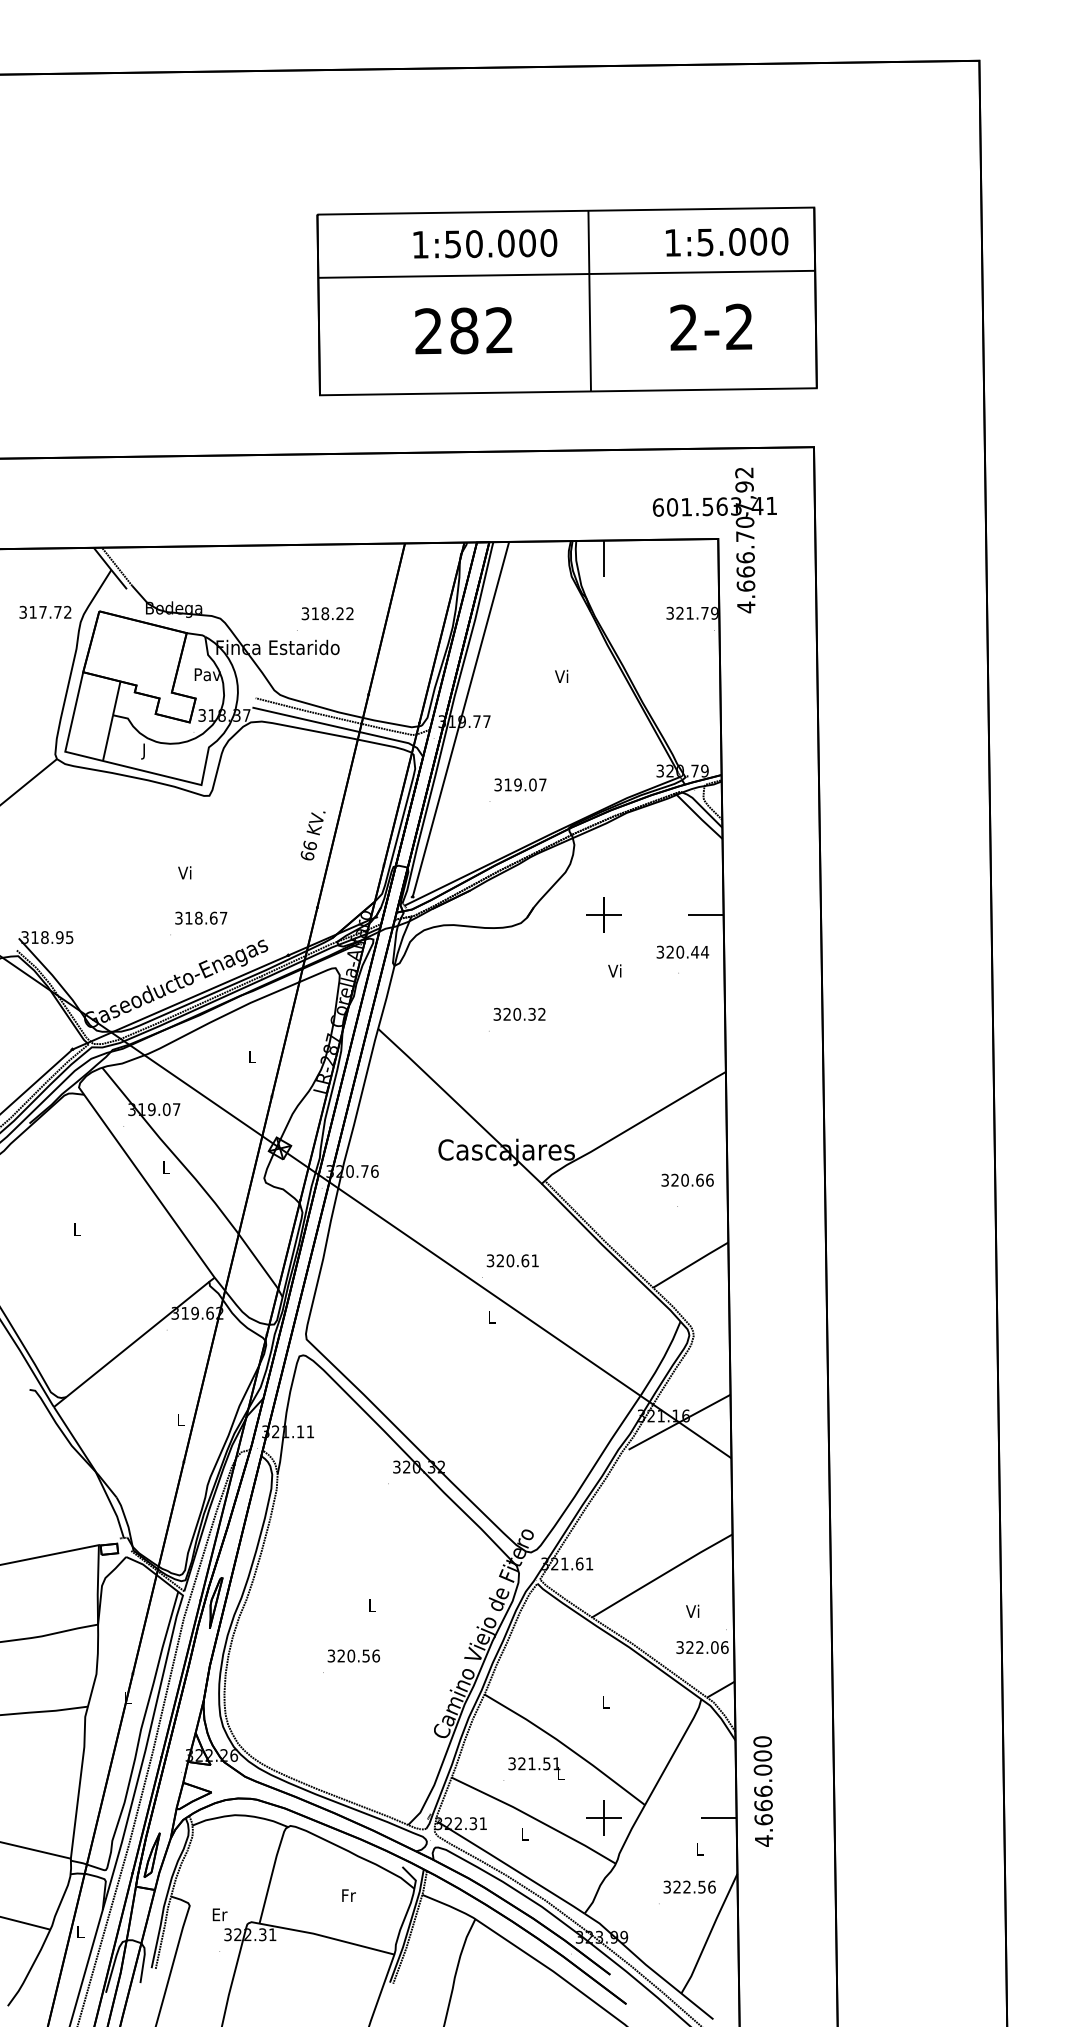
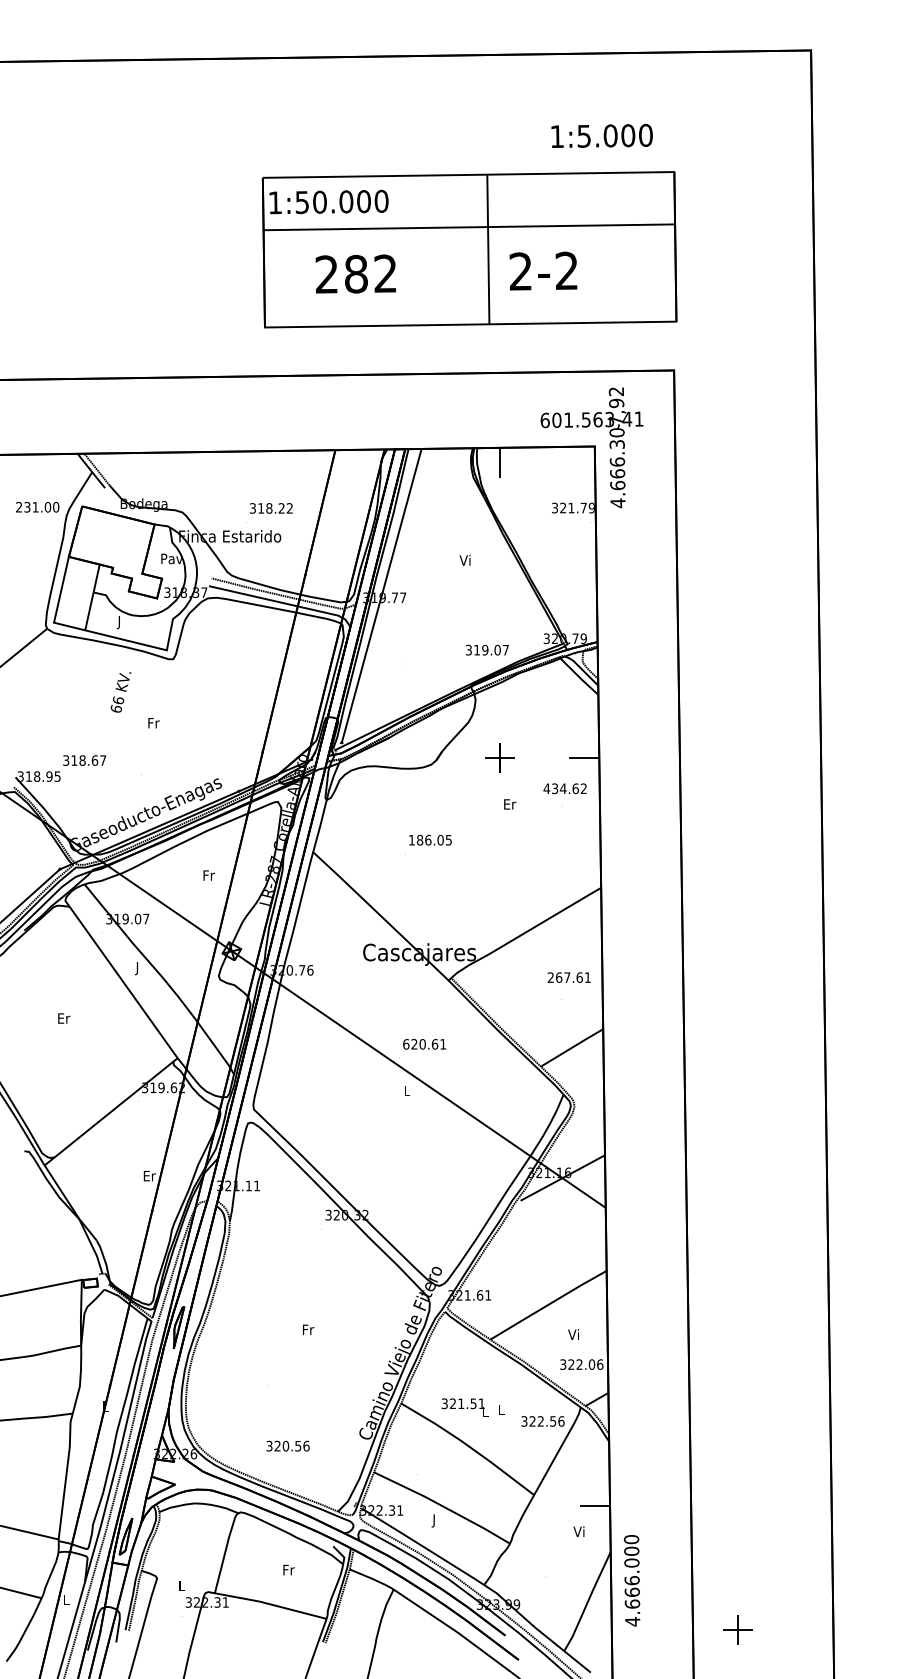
text: (727, 241) -> (602, 135), moved
text: (485, 243) -> (329, 201), moved
text: (711, 326) -> (543, 270), moved
text: (463, 330) -> (355, 273), moved
text: (745, 536) -> (617, 444), 4.666.707,92 -> 4.666.307,92
text: (45, 611) -> (37, 506), 317.72 -> 231.00
text: (520, 784) -> (487, 649), moved
text: (312, 835) -> (120, 692), moved
text: (185, 872) -> (153, 722), Vi -> Fr
text: (201, 917) -> (84, 759), moved
text: (682, 951) -> (565, 788), 320.44 -> 434.62
text: (615, 970) -> (509, 803), Vi -> Er
text: (519, 1013) -> (430, 839), 320.32 -> 186.05
text: (252, 1056) -> (209, 875), L -> Fr
text: (166, 1169) -> (137, 968), L -> J
text: (687, 1179) -> (569, 976), 320.66 -> 267.61
text: (77, 1229) -> (64, 1018), L -> Er
text: (490, 1260) -> (406, 1044), 320.61 -> 620.61
text: (180, 1419) -> (149, 1175), L -> Er
text: (372, 1605) -> (308, 1329), L -> Fr
text: (353, 1655) -> (287, 1445), moved
text: (536, 1768) -> (464, 1407), moved
text: (763, 1791) -> (632, 1580), moved
part: (603, 1817) -> (737, 1629), moved
text: (524, 1836) -> (434, 1521), L -> J
text: (698, 1848) -> (578, 1531), L -> Vi
text: (689, 1886) -> (542, 1420), moved
text: (219, 1914) -> (181, 1585), Er -> L

